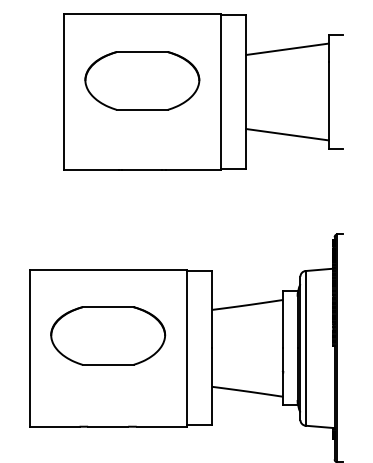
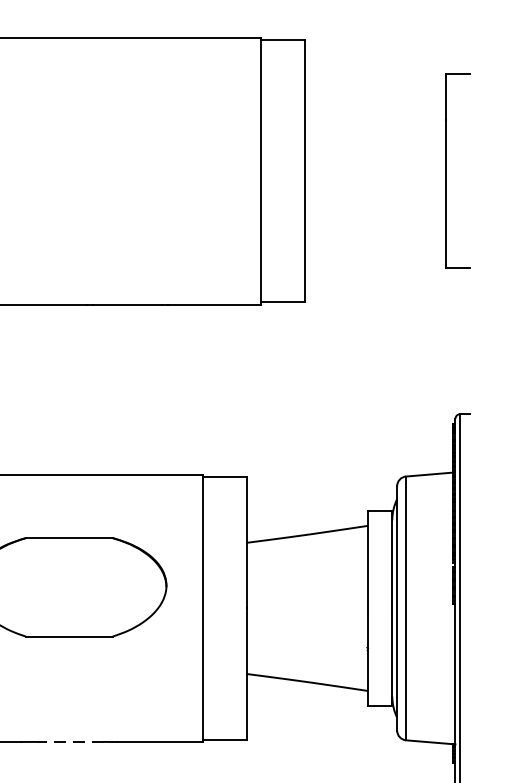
line: (287, 48) -> (375, 97), removed
part: (142, 80) -> (127, 151), removed
line: (287, 134) -> (375, 243), removed
line: (107, 426) -> (68, 741), solid -> dashed

